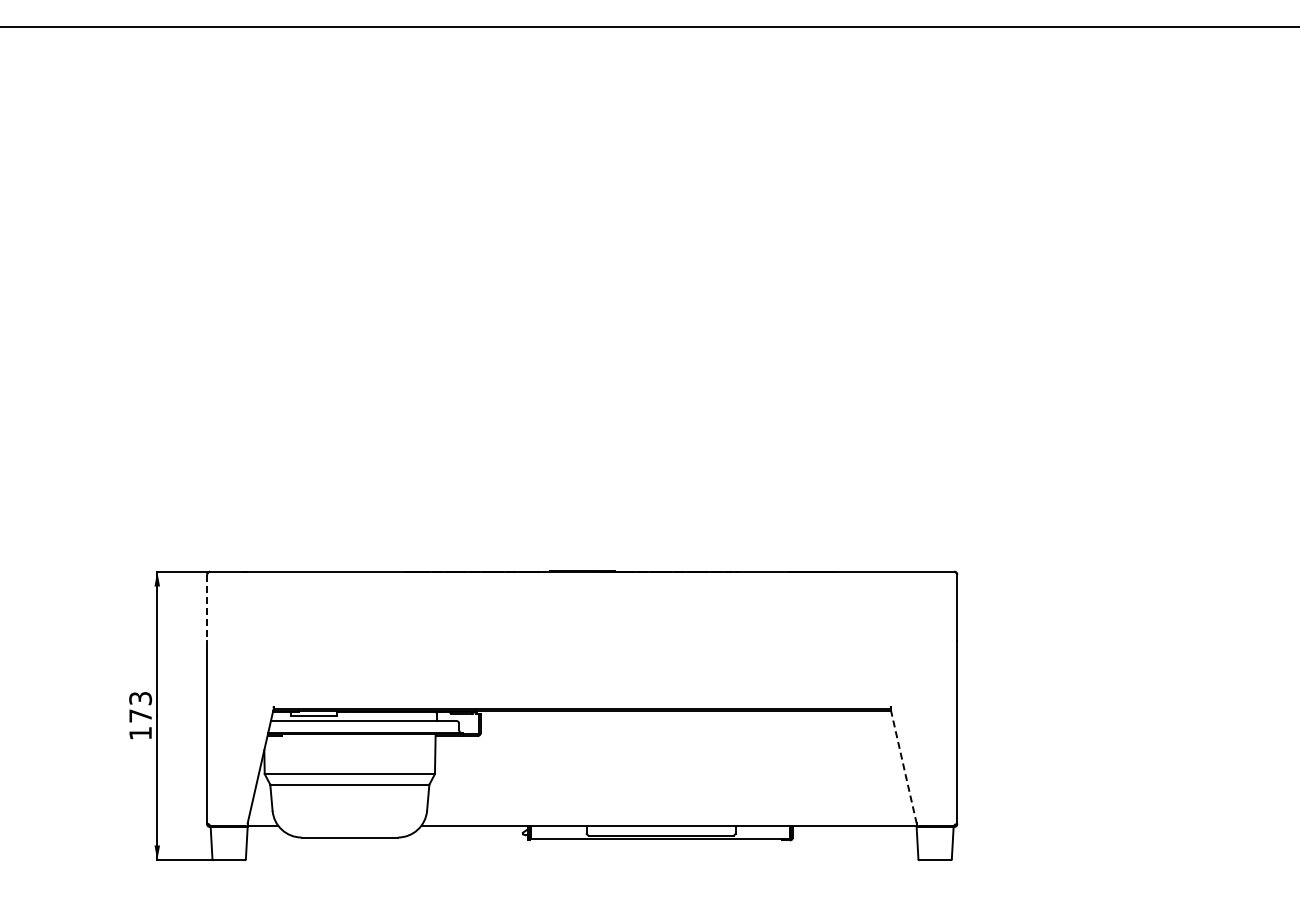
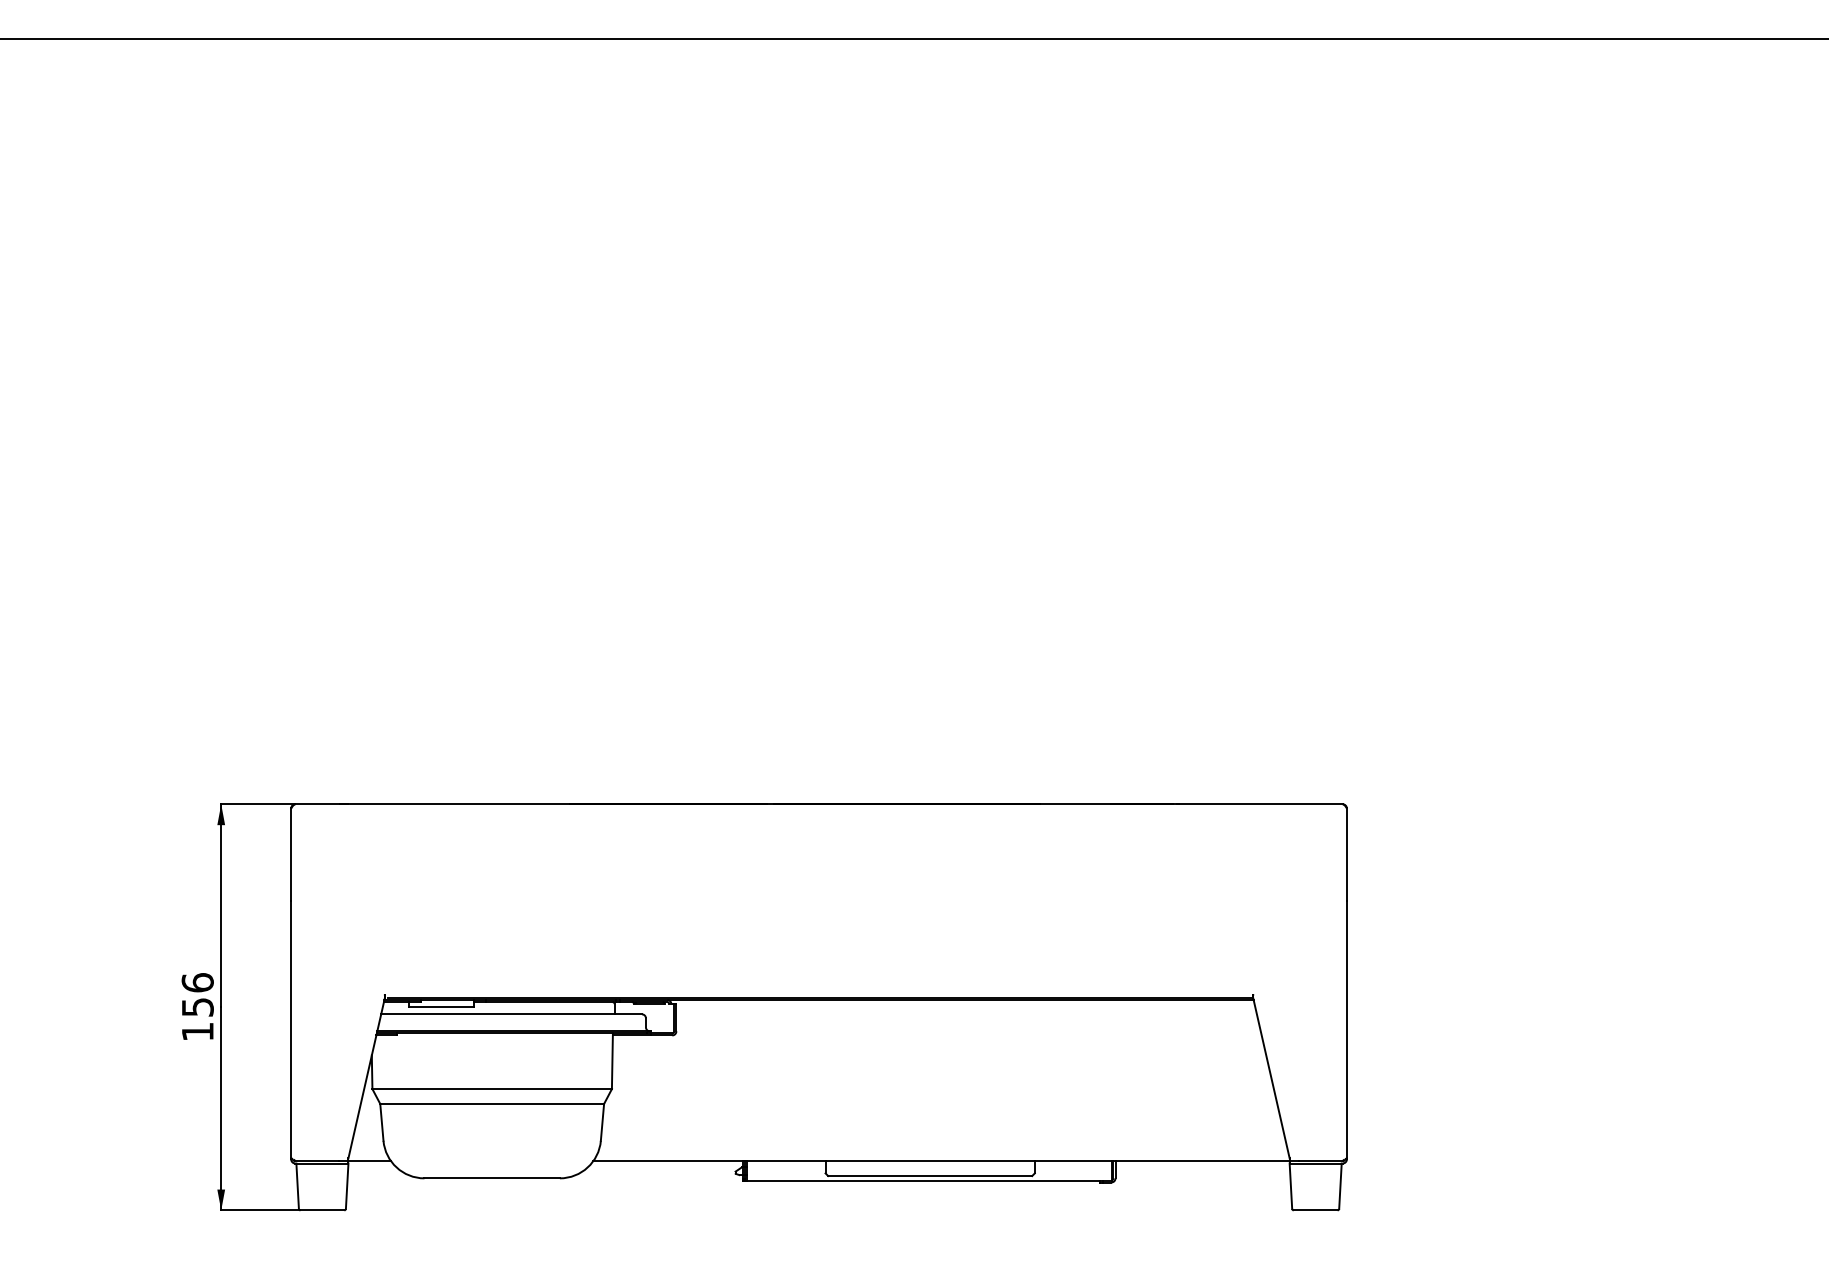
line: (206, 607) -> (290, 854), dashed -> solid
text: (140, 706) -> (197, 993), 173 -> 156
line: (903, 767) -> (1271, 1079), dashed -> solid

